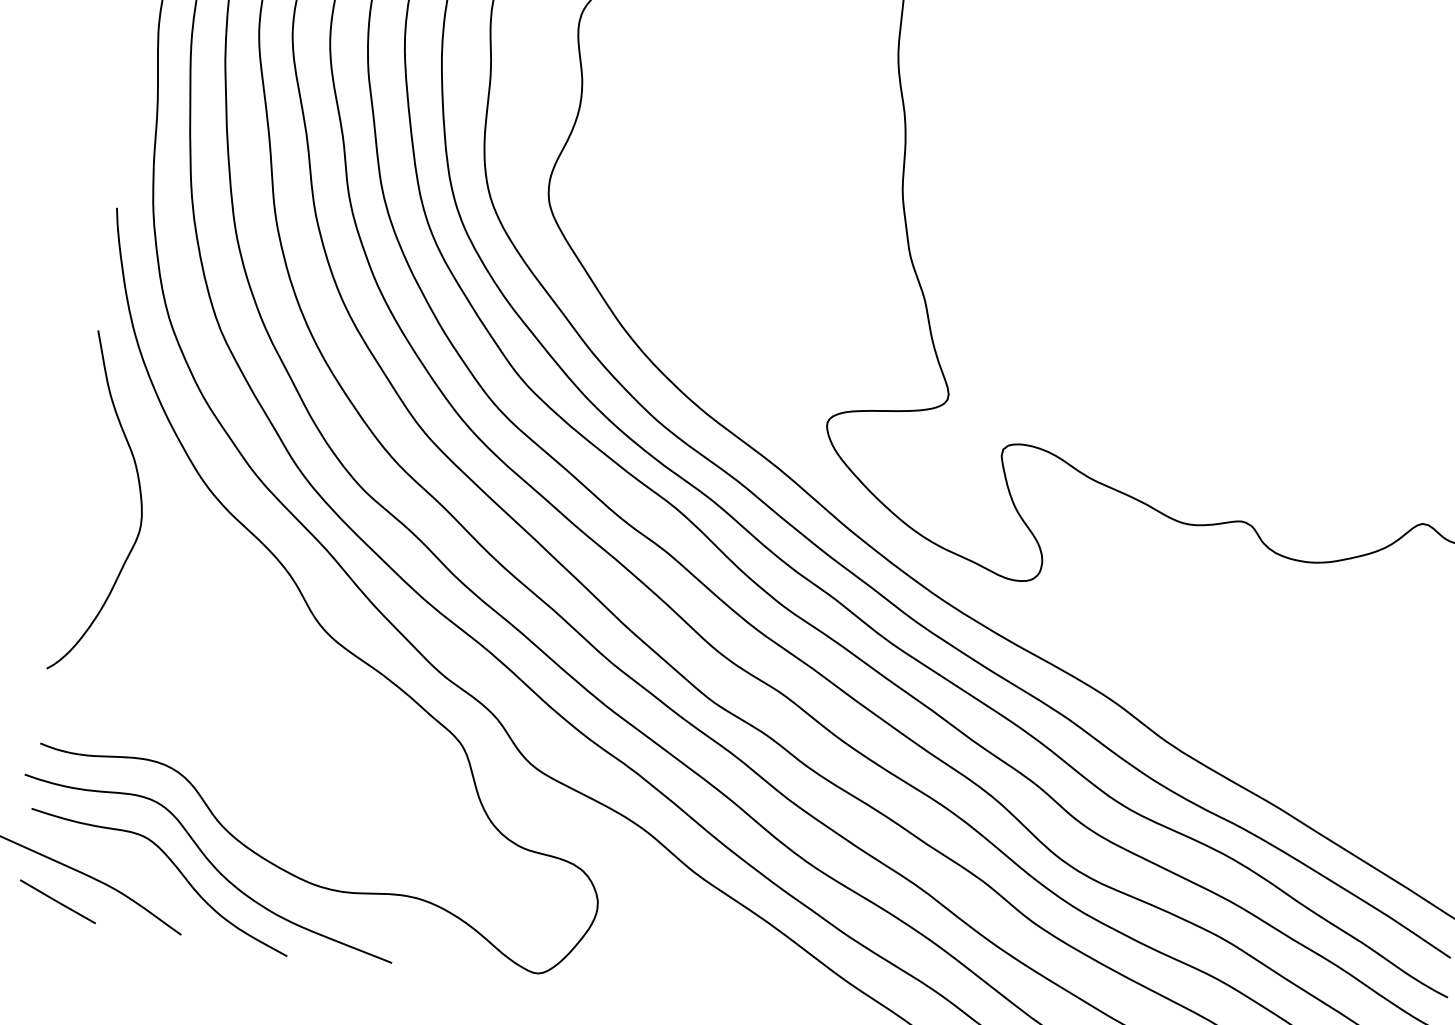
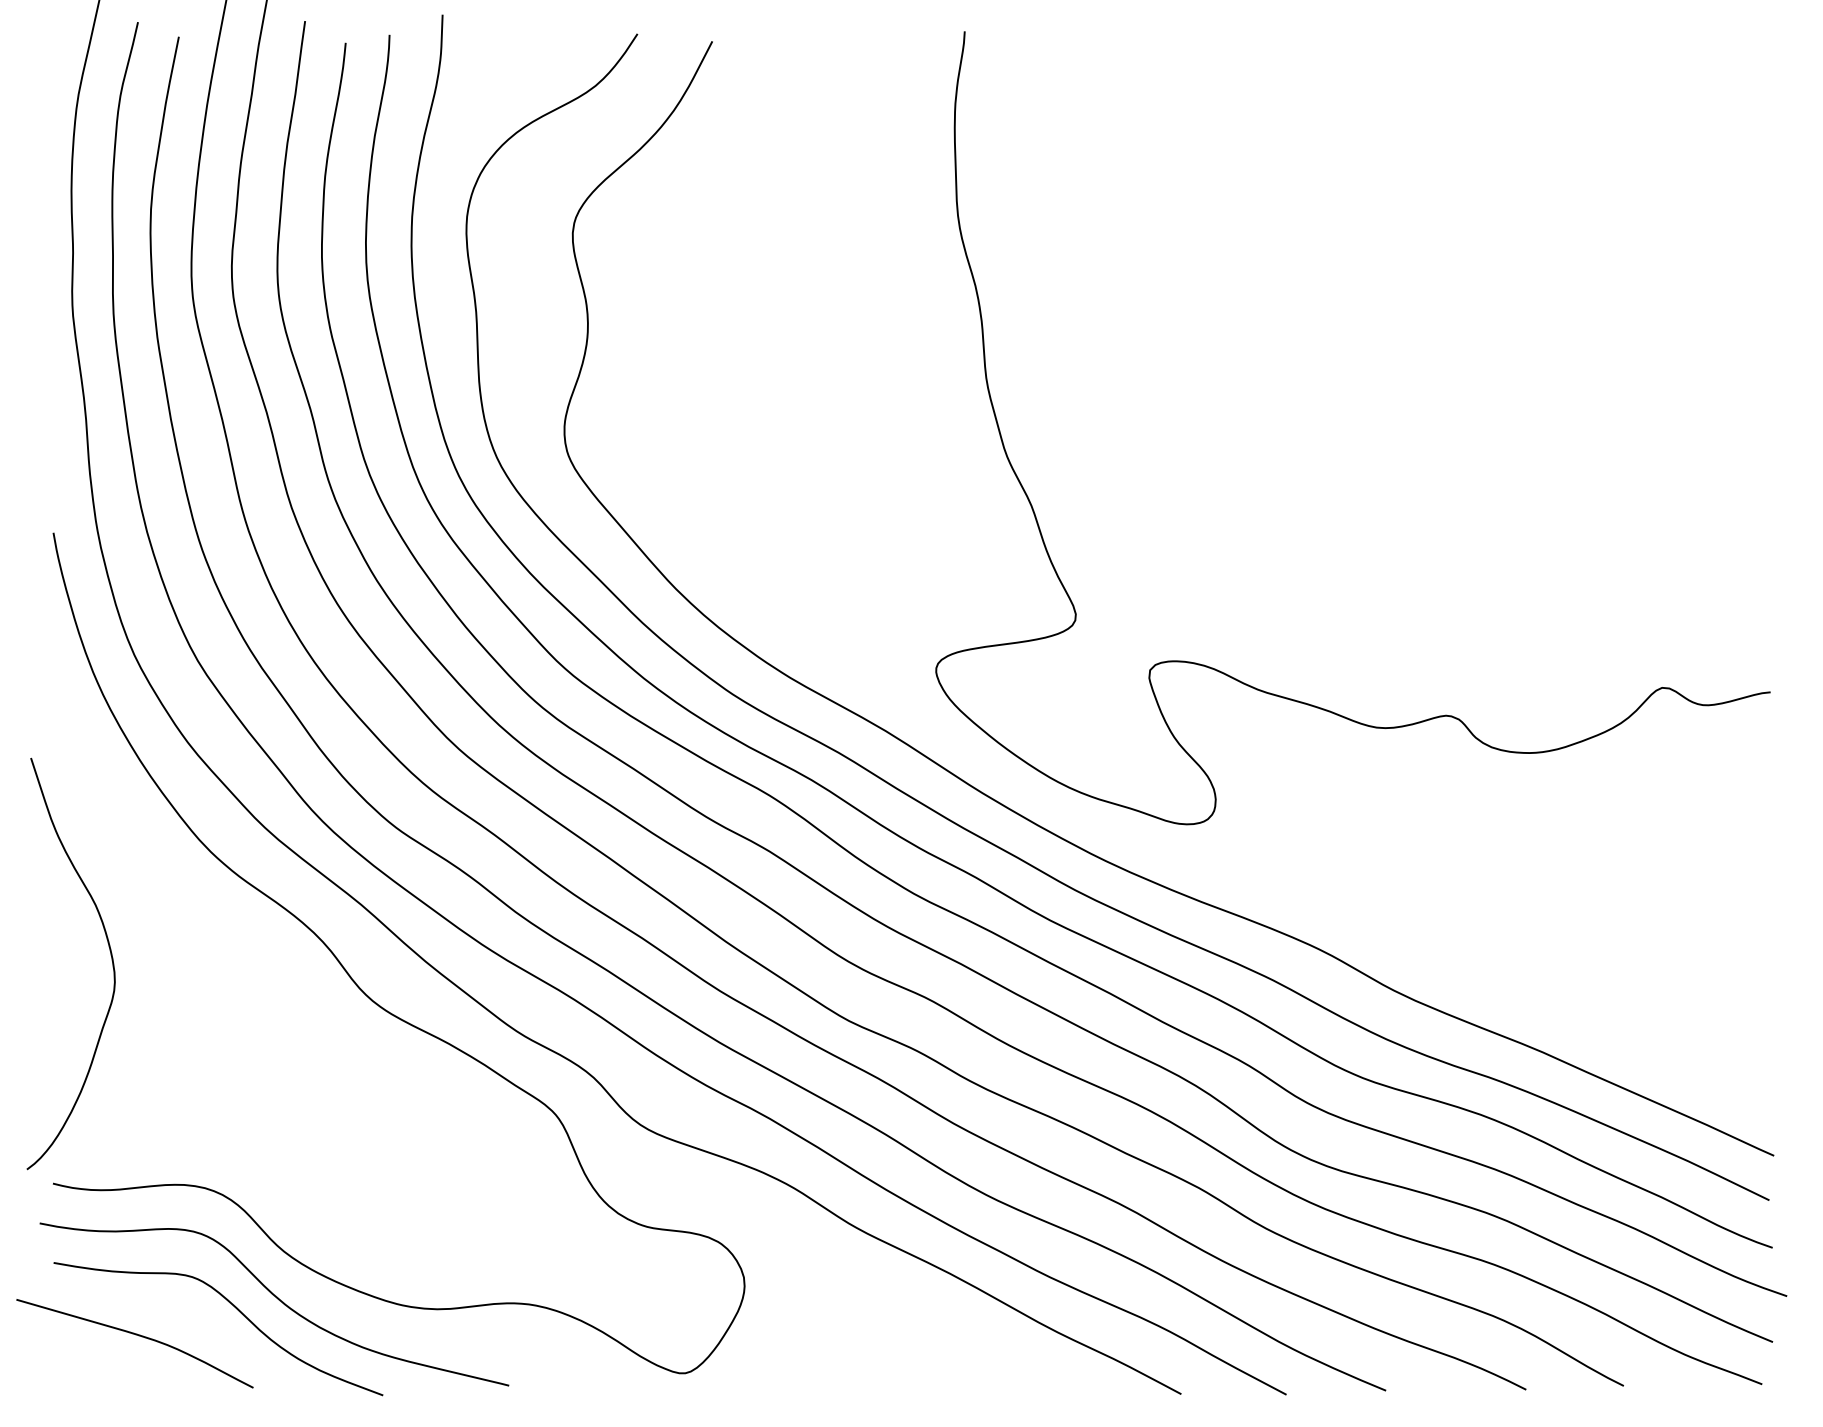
curve: (140, 502) -> (110, 955), moved
line: (57, 901) -> (100, 1369), removed

